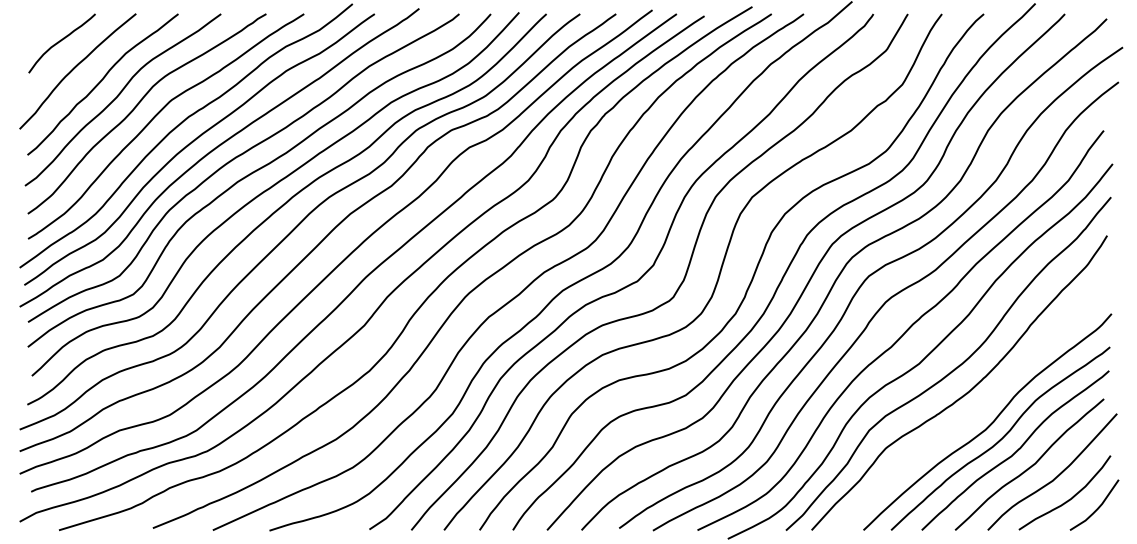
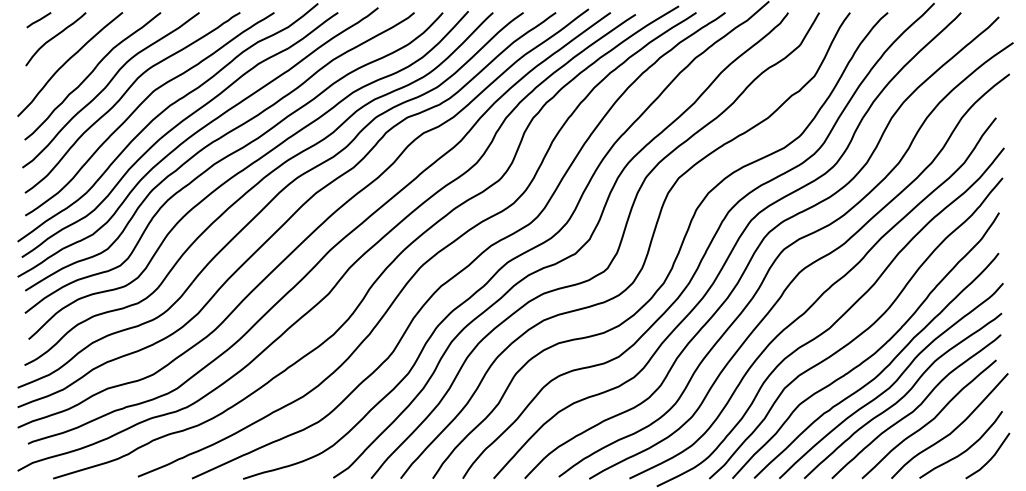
line: (43, 22) -> (39, 20), added
curve: (977, 410) -> (882, 370), added

